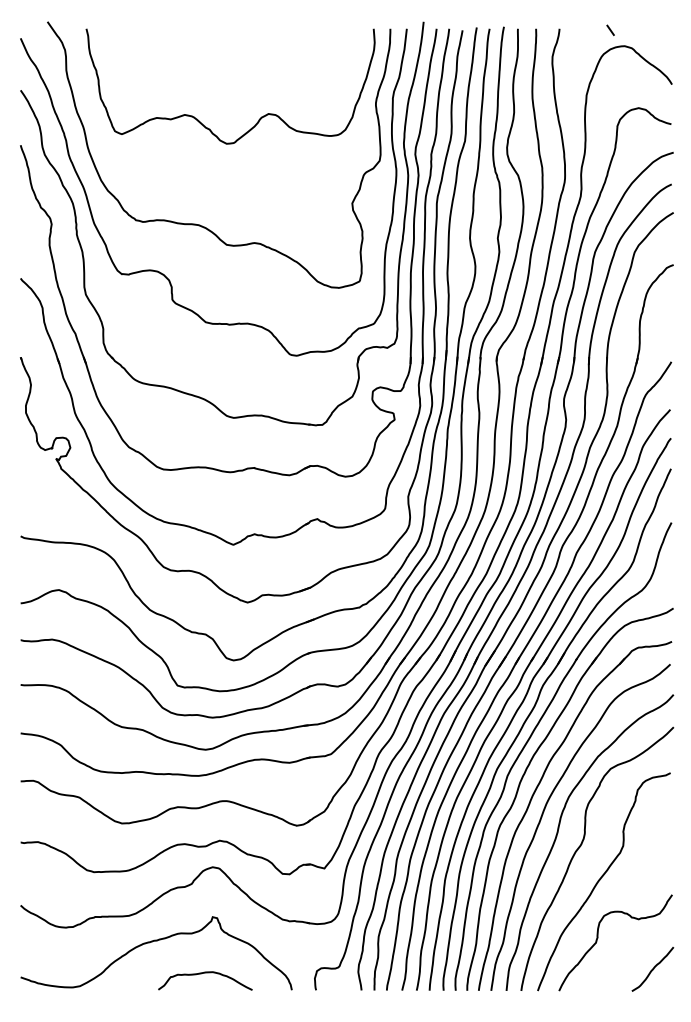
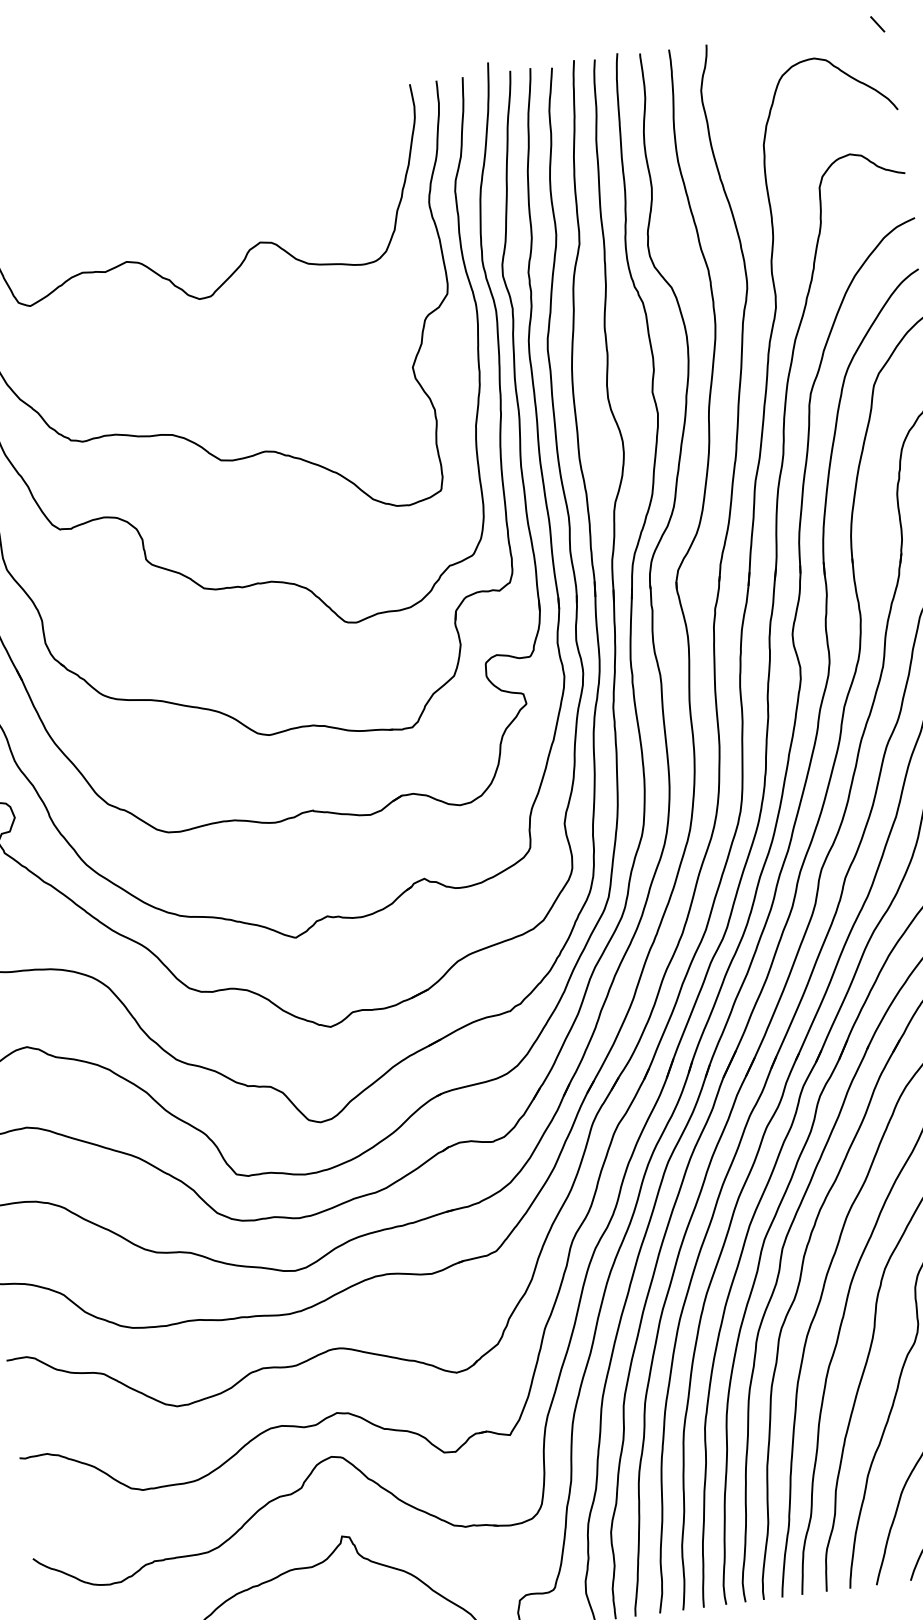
line: (610, 29) -> (877, 22), moved

